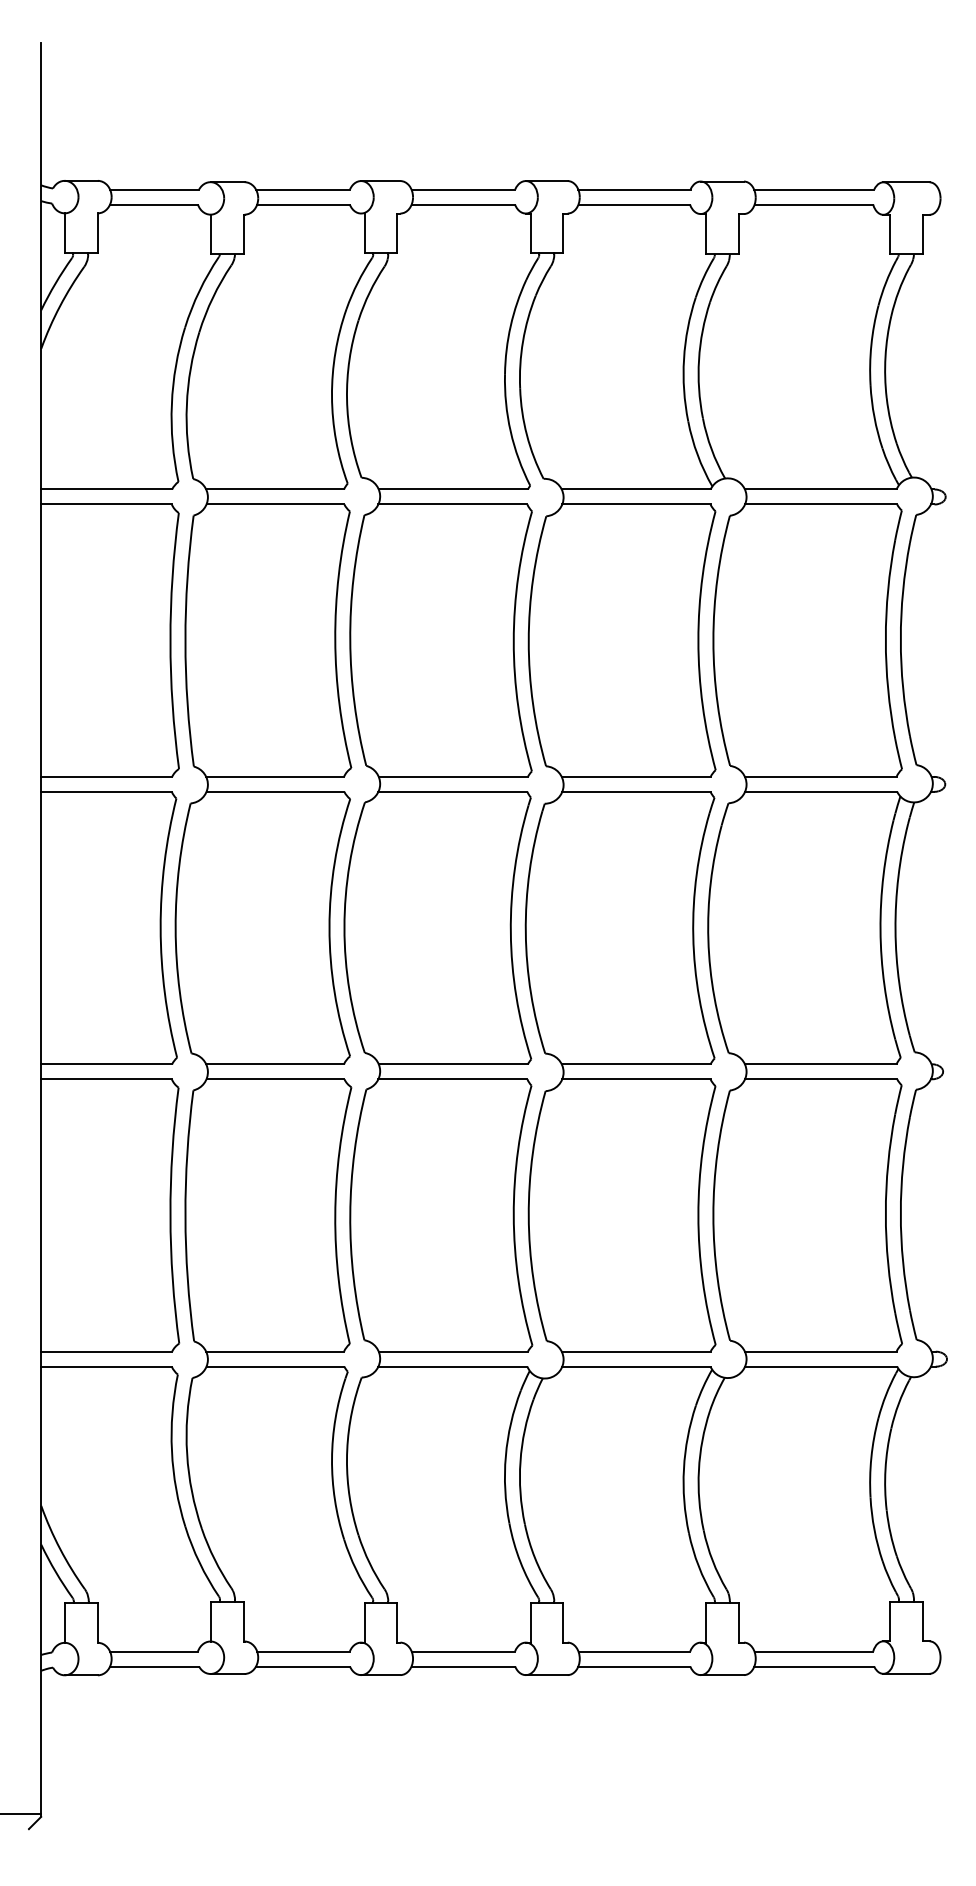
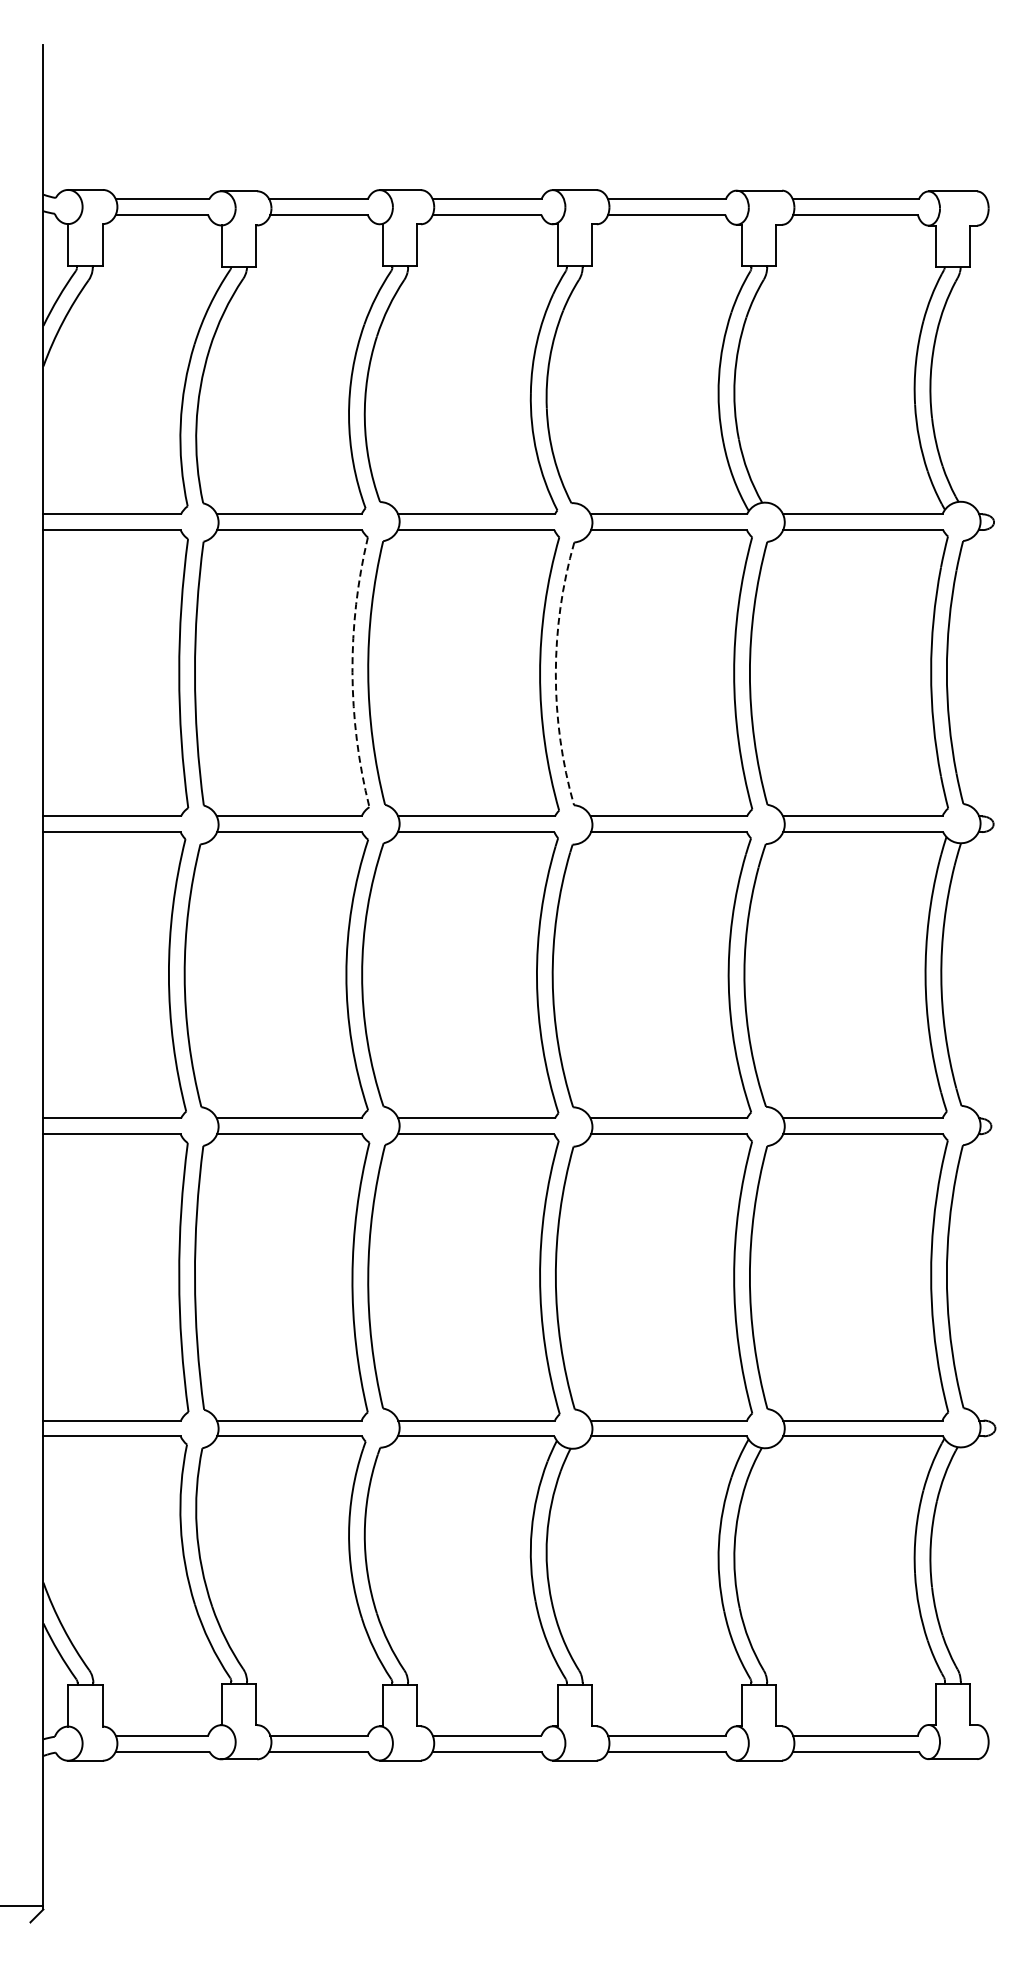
arc: (335, 639) -> (352, 672), solid -> dashed
arc: (528, 640) -> (555, 673), solid -> dashed

